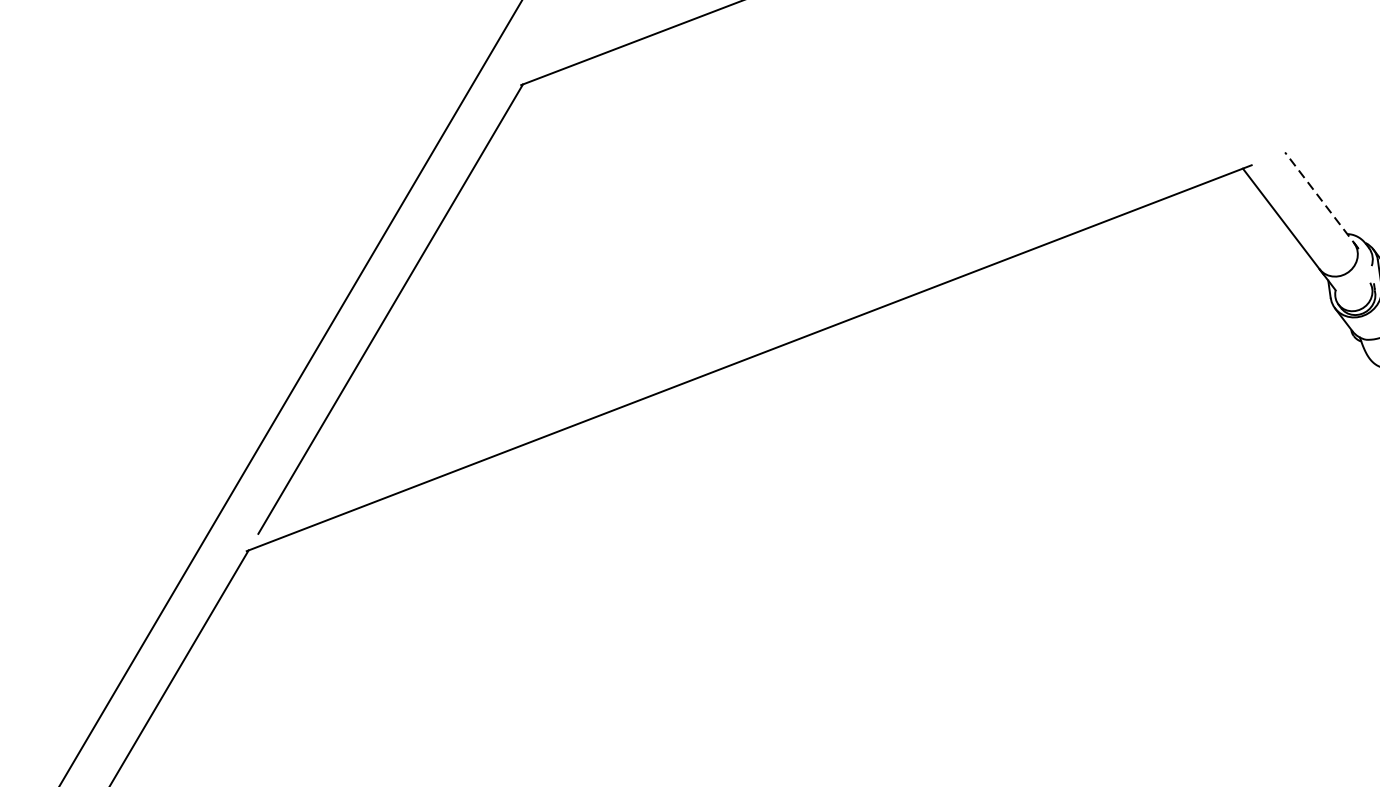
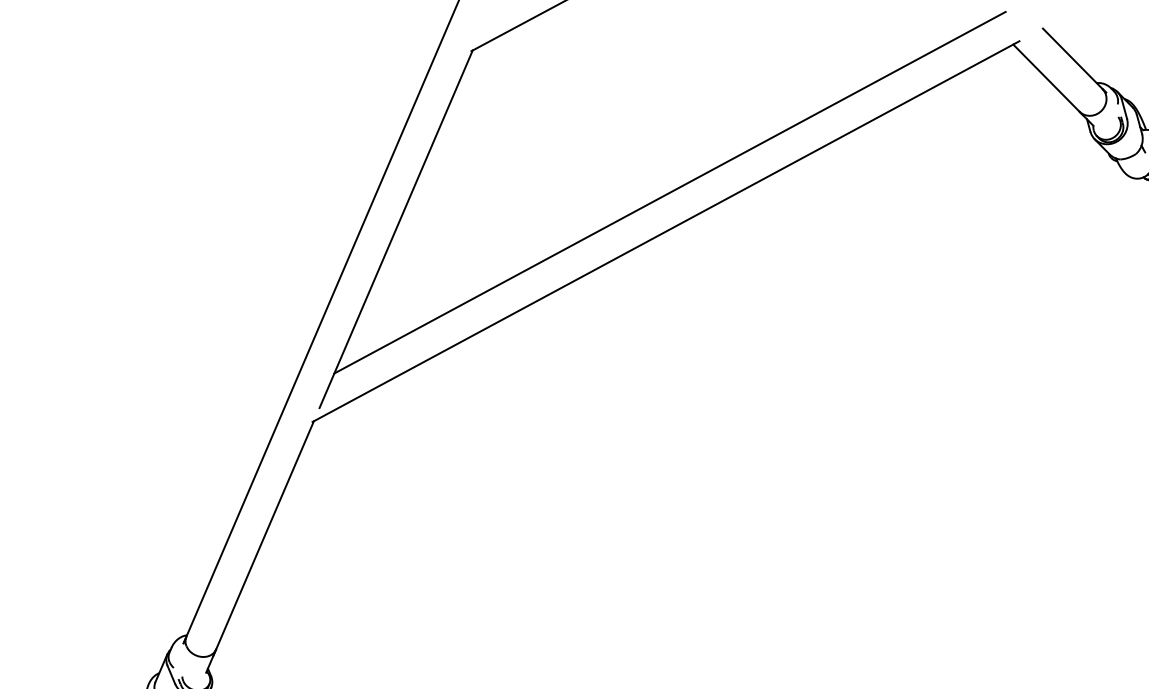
line: (1321, 200) -> (1074, 60), dashed -> solid
line: (760, 306) -> (669, 192), added

